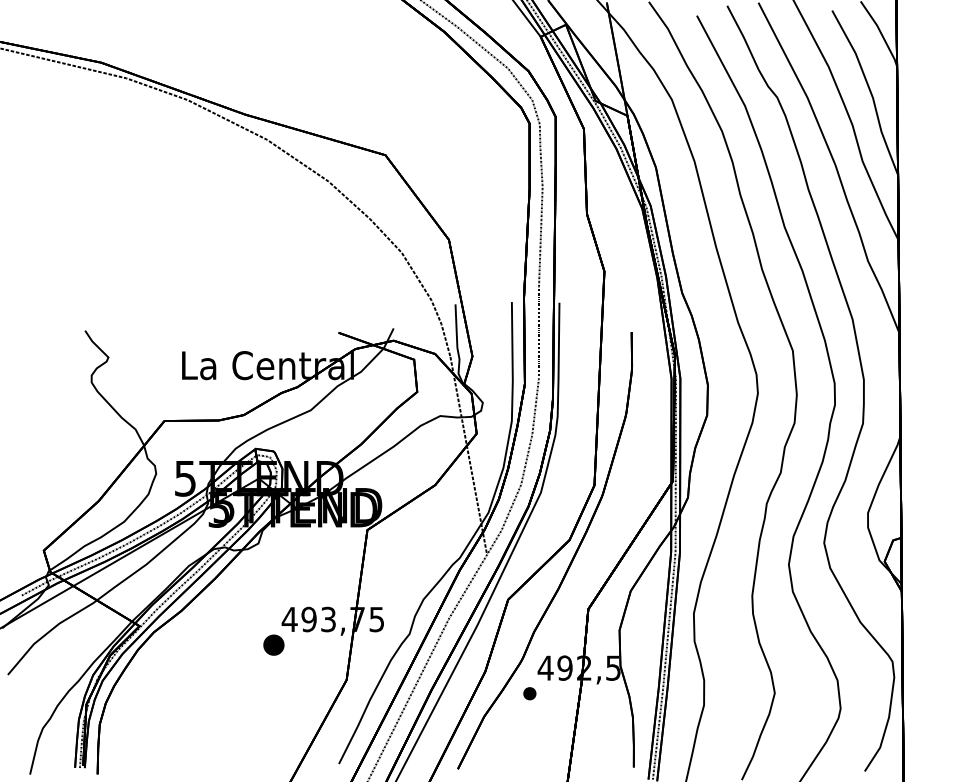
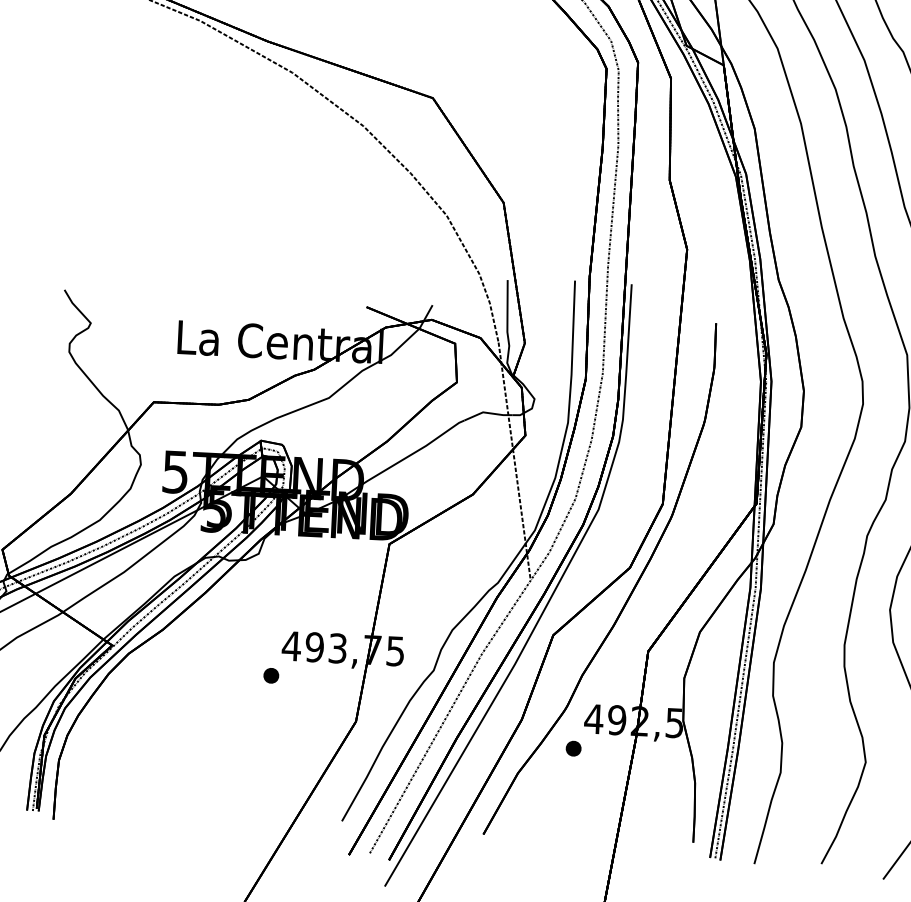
part: (273, 644) -> (270, 675), size x0.62

